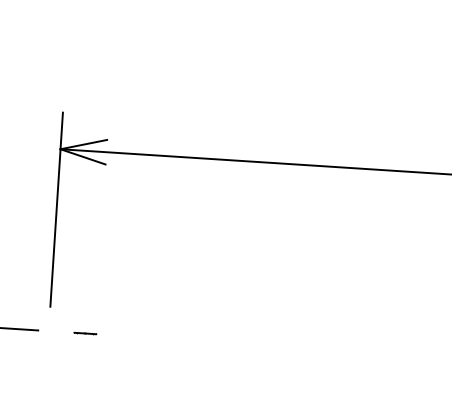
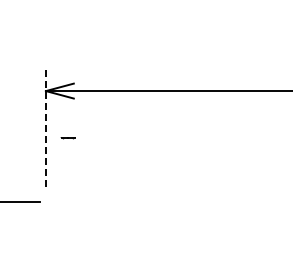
line: (55, 208) -> (45, 127), solid -> dashed
line: (84, 334) -> (67, 138), moved

